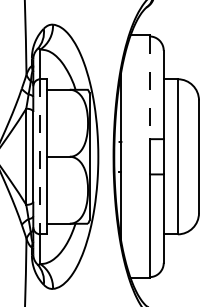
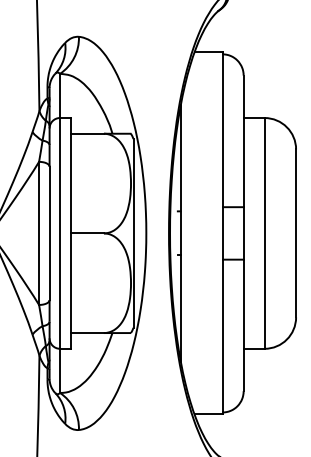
line: (149, 88) -> (222, 131), dashed -> solid
line: (40, 156) -> (60, 232), dashed -> solid

